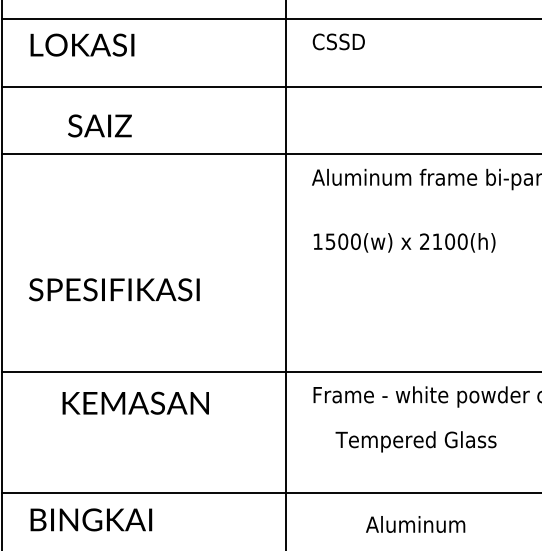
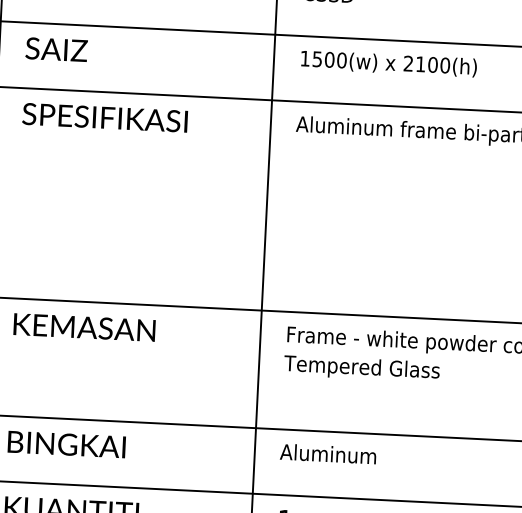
text: (99, 125) -> (56, 49), moved
text: (404, 242) -> (388, 63), moved
text: (114, 289) -> (105, 117), moved
text: (135, 402) -> (84, 326), moved
text: (415, 441) -> (361, 368), moved
text: (415, 524) -> (328, 454), moved

